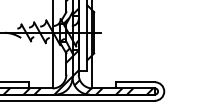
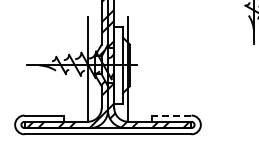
line: (135, 82) -> (171, 115), solid -> dashed

